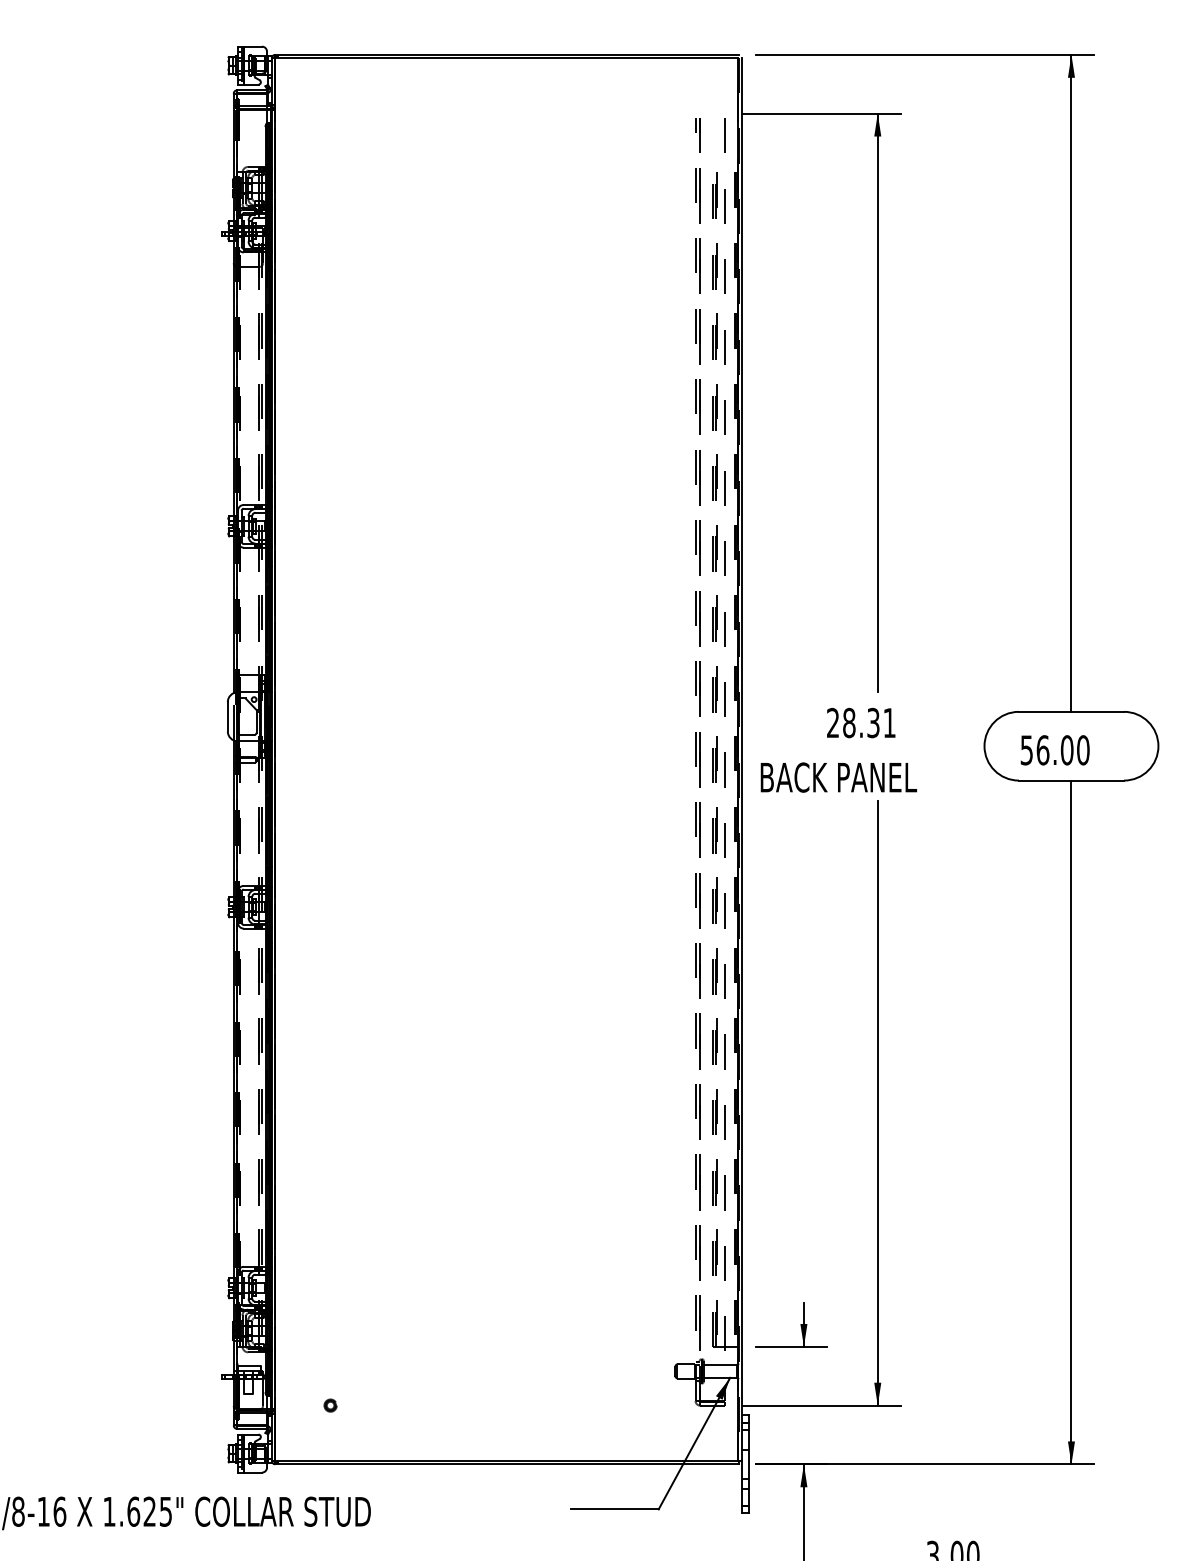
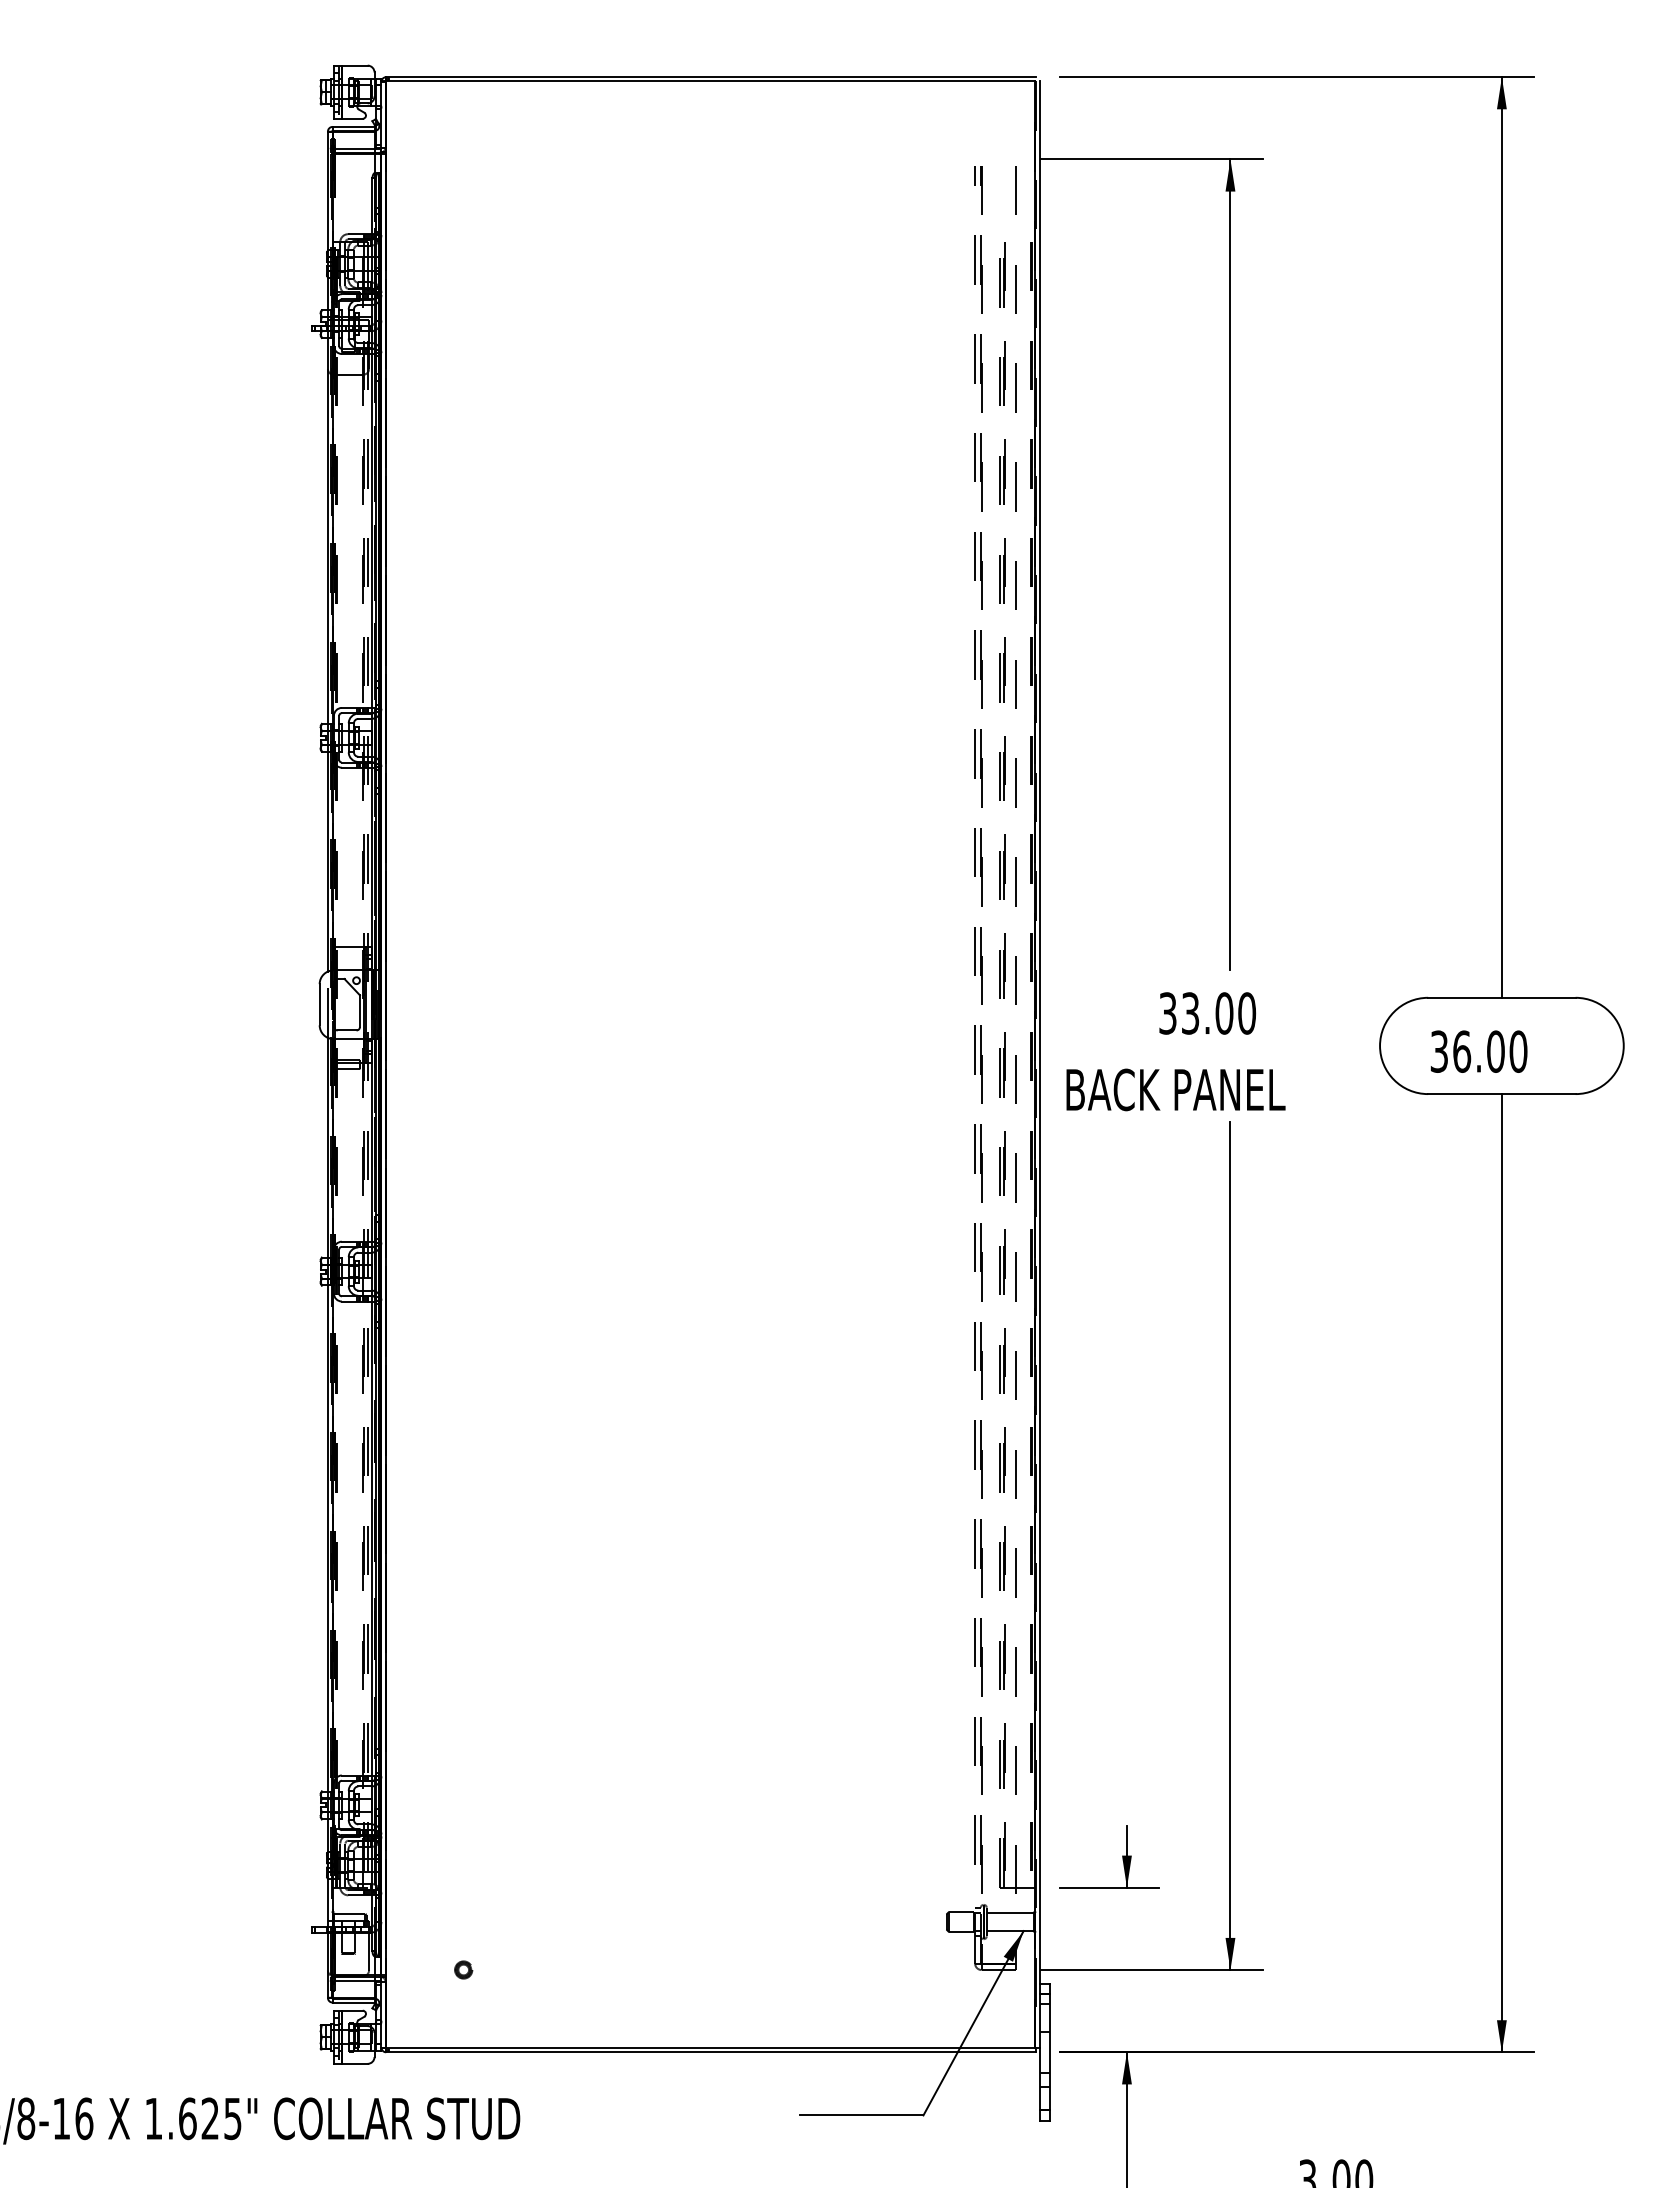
text: (861, 723) -> (1207, 1013), 28.31 -> 33.00
text: (1026, 750) -> (1439, 1051), 56.00 -> 36.00

